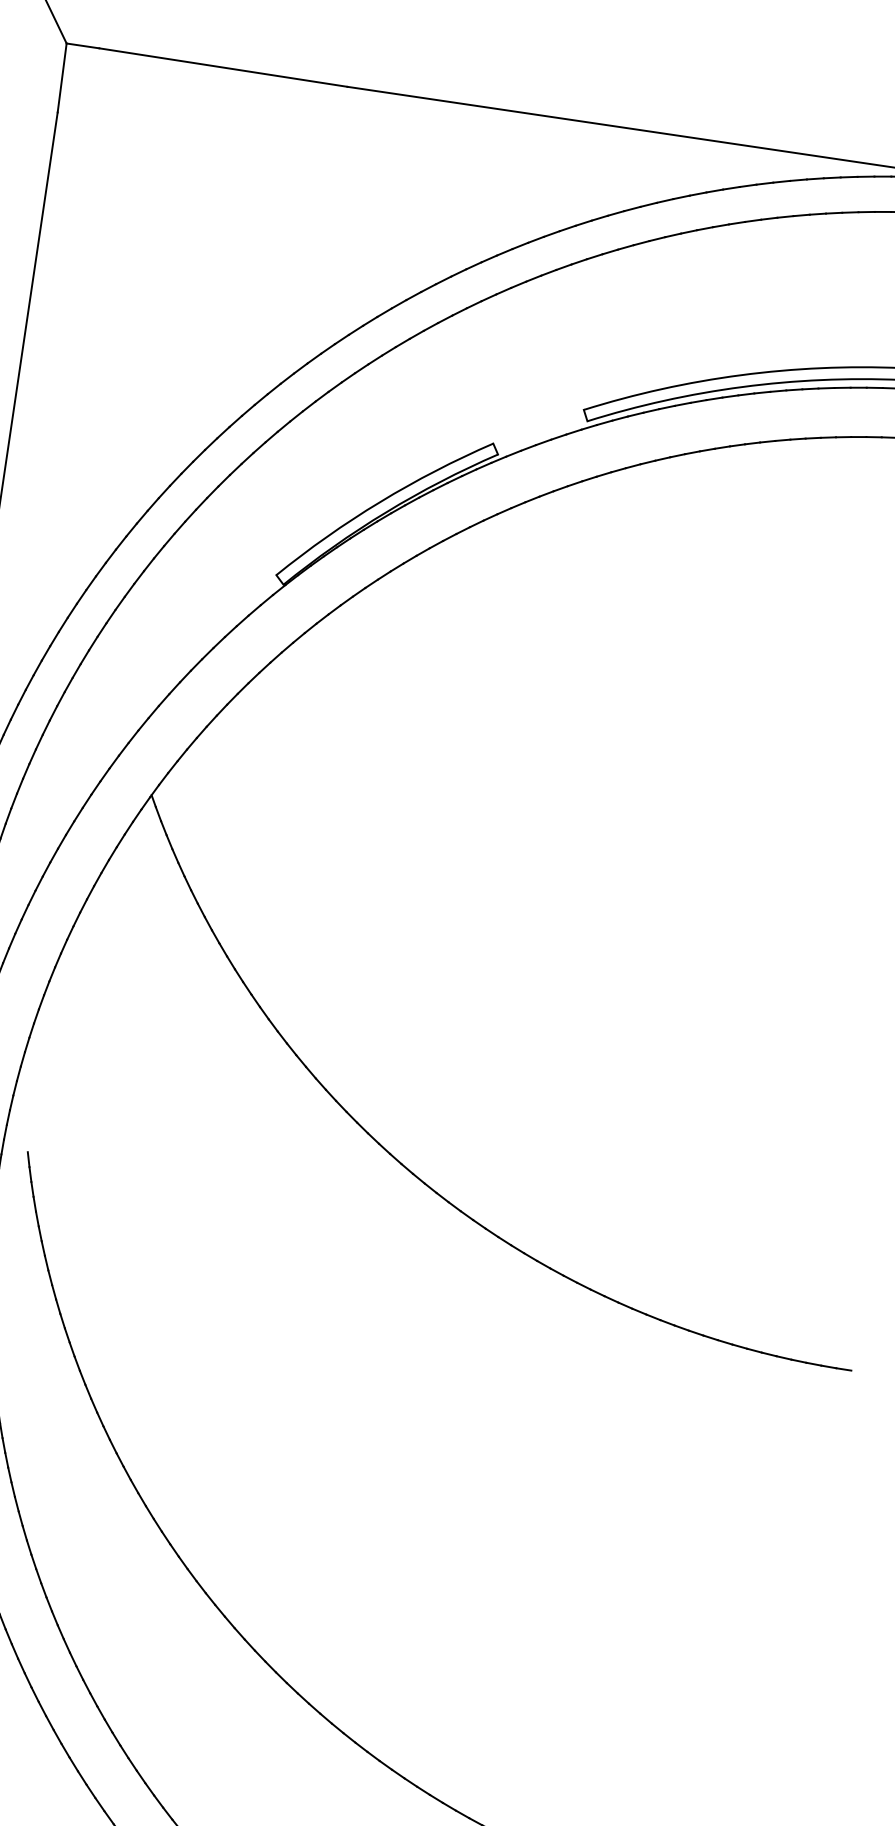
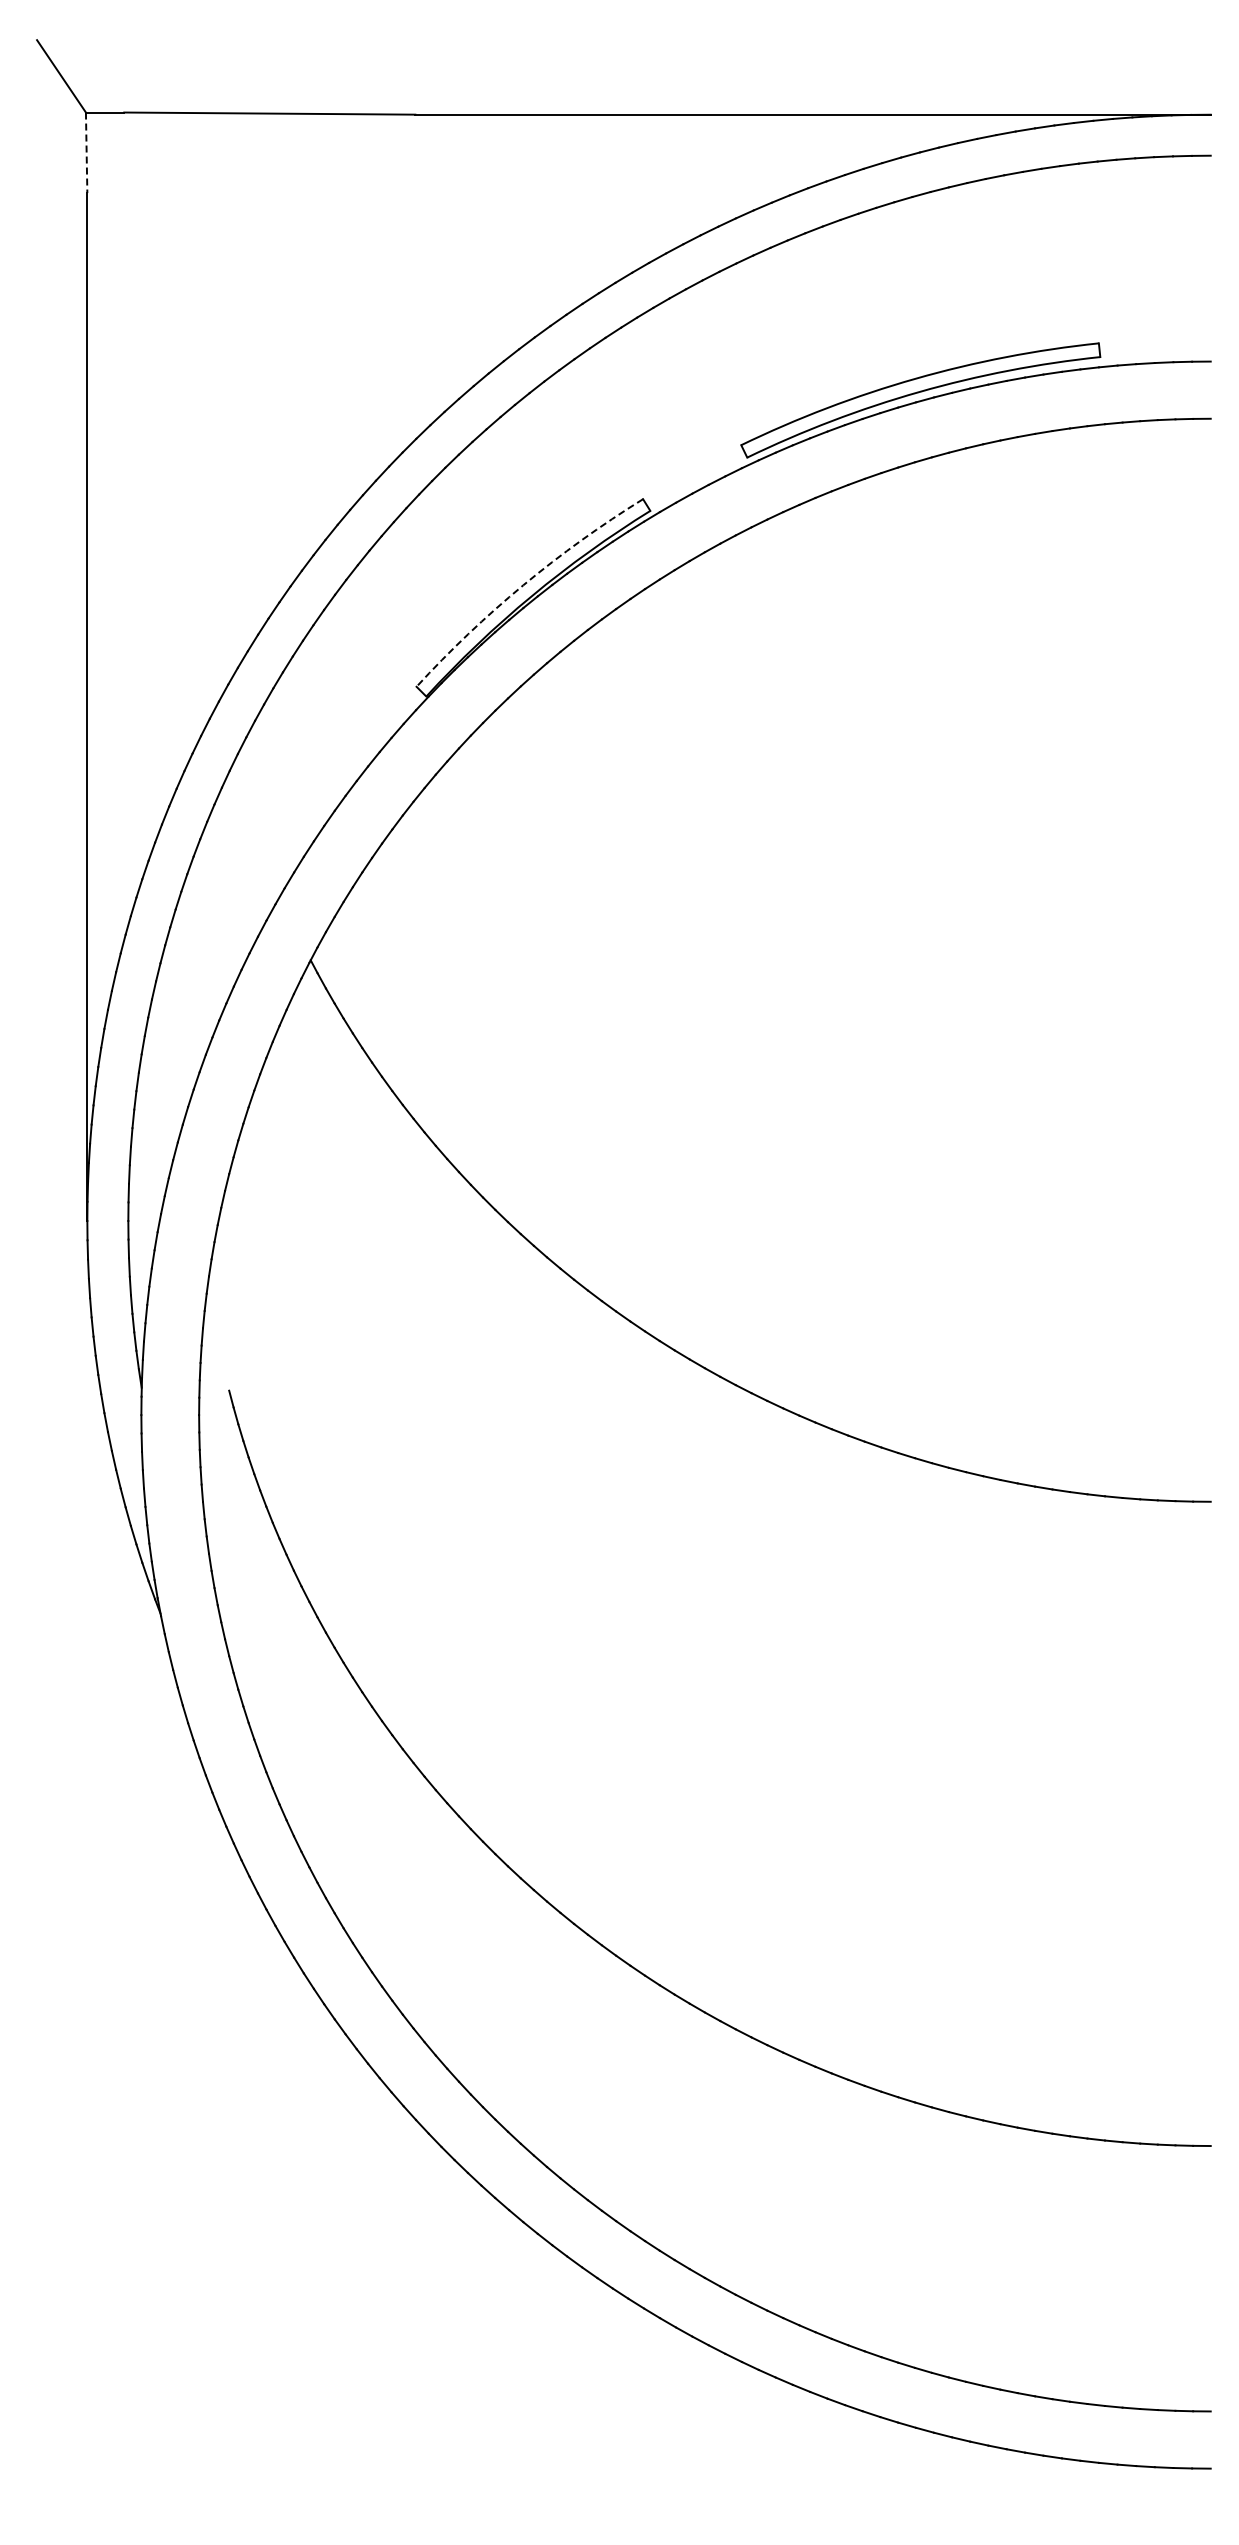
line: (61, 78) -> (86, 153), solid -> dashed
arc: (380, 502) -> (523, 585), solid -> dashed

